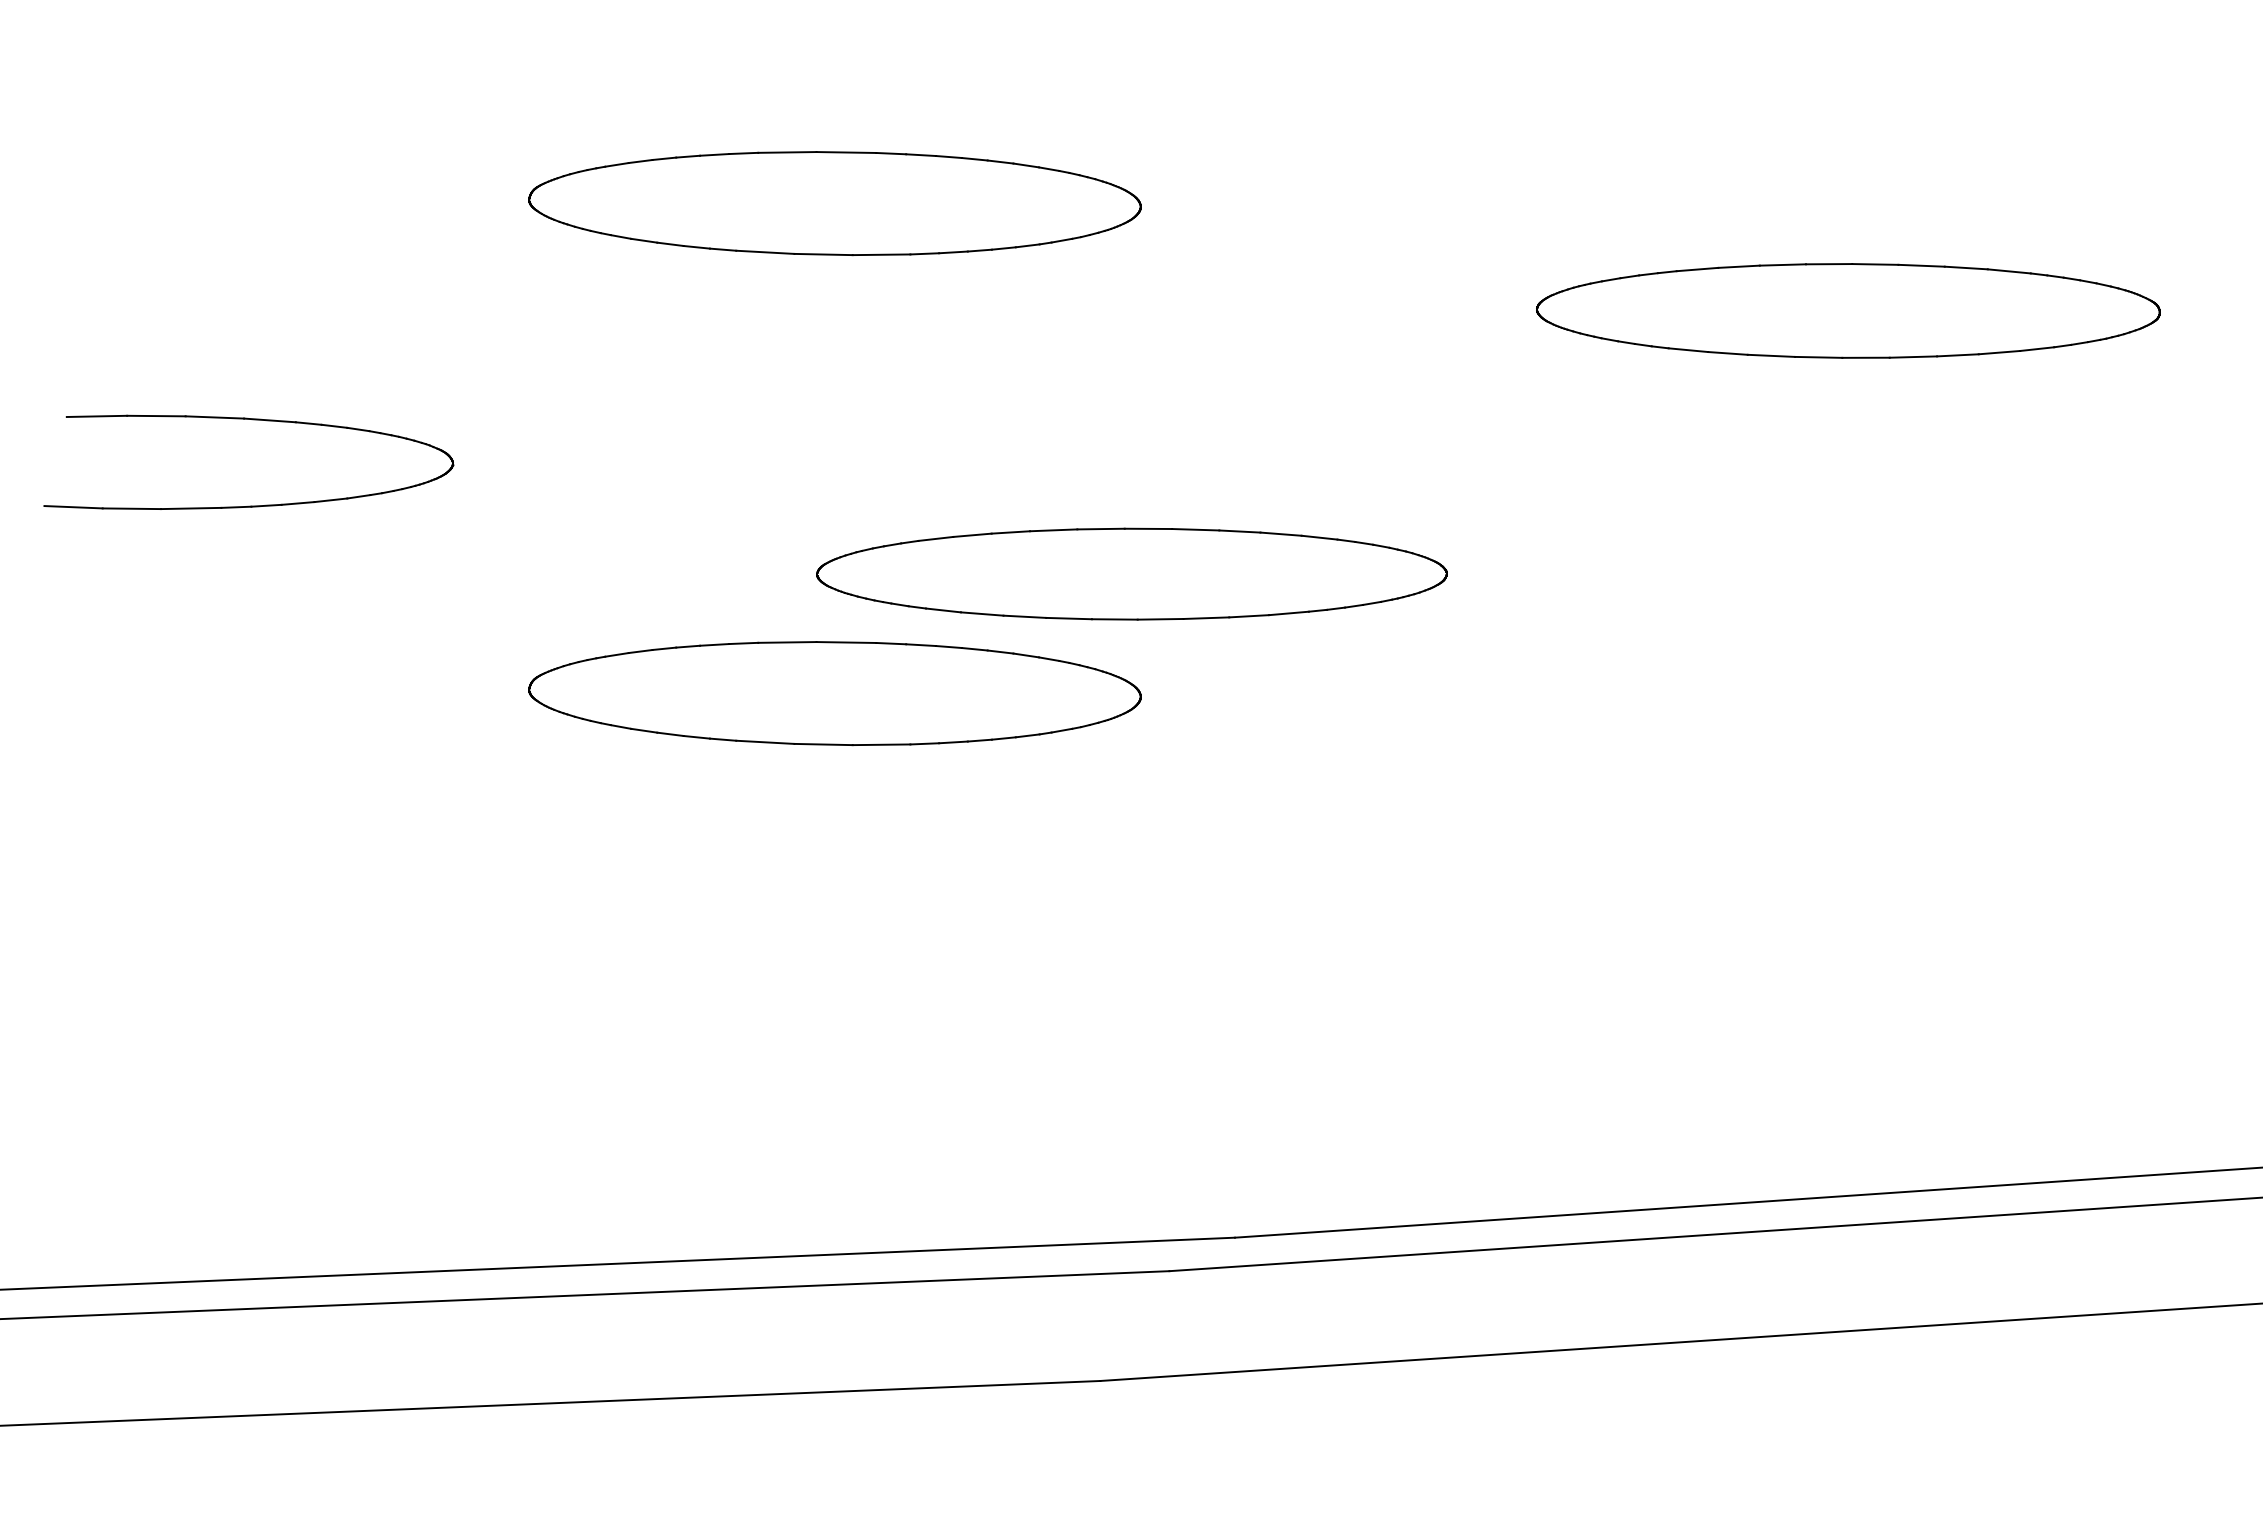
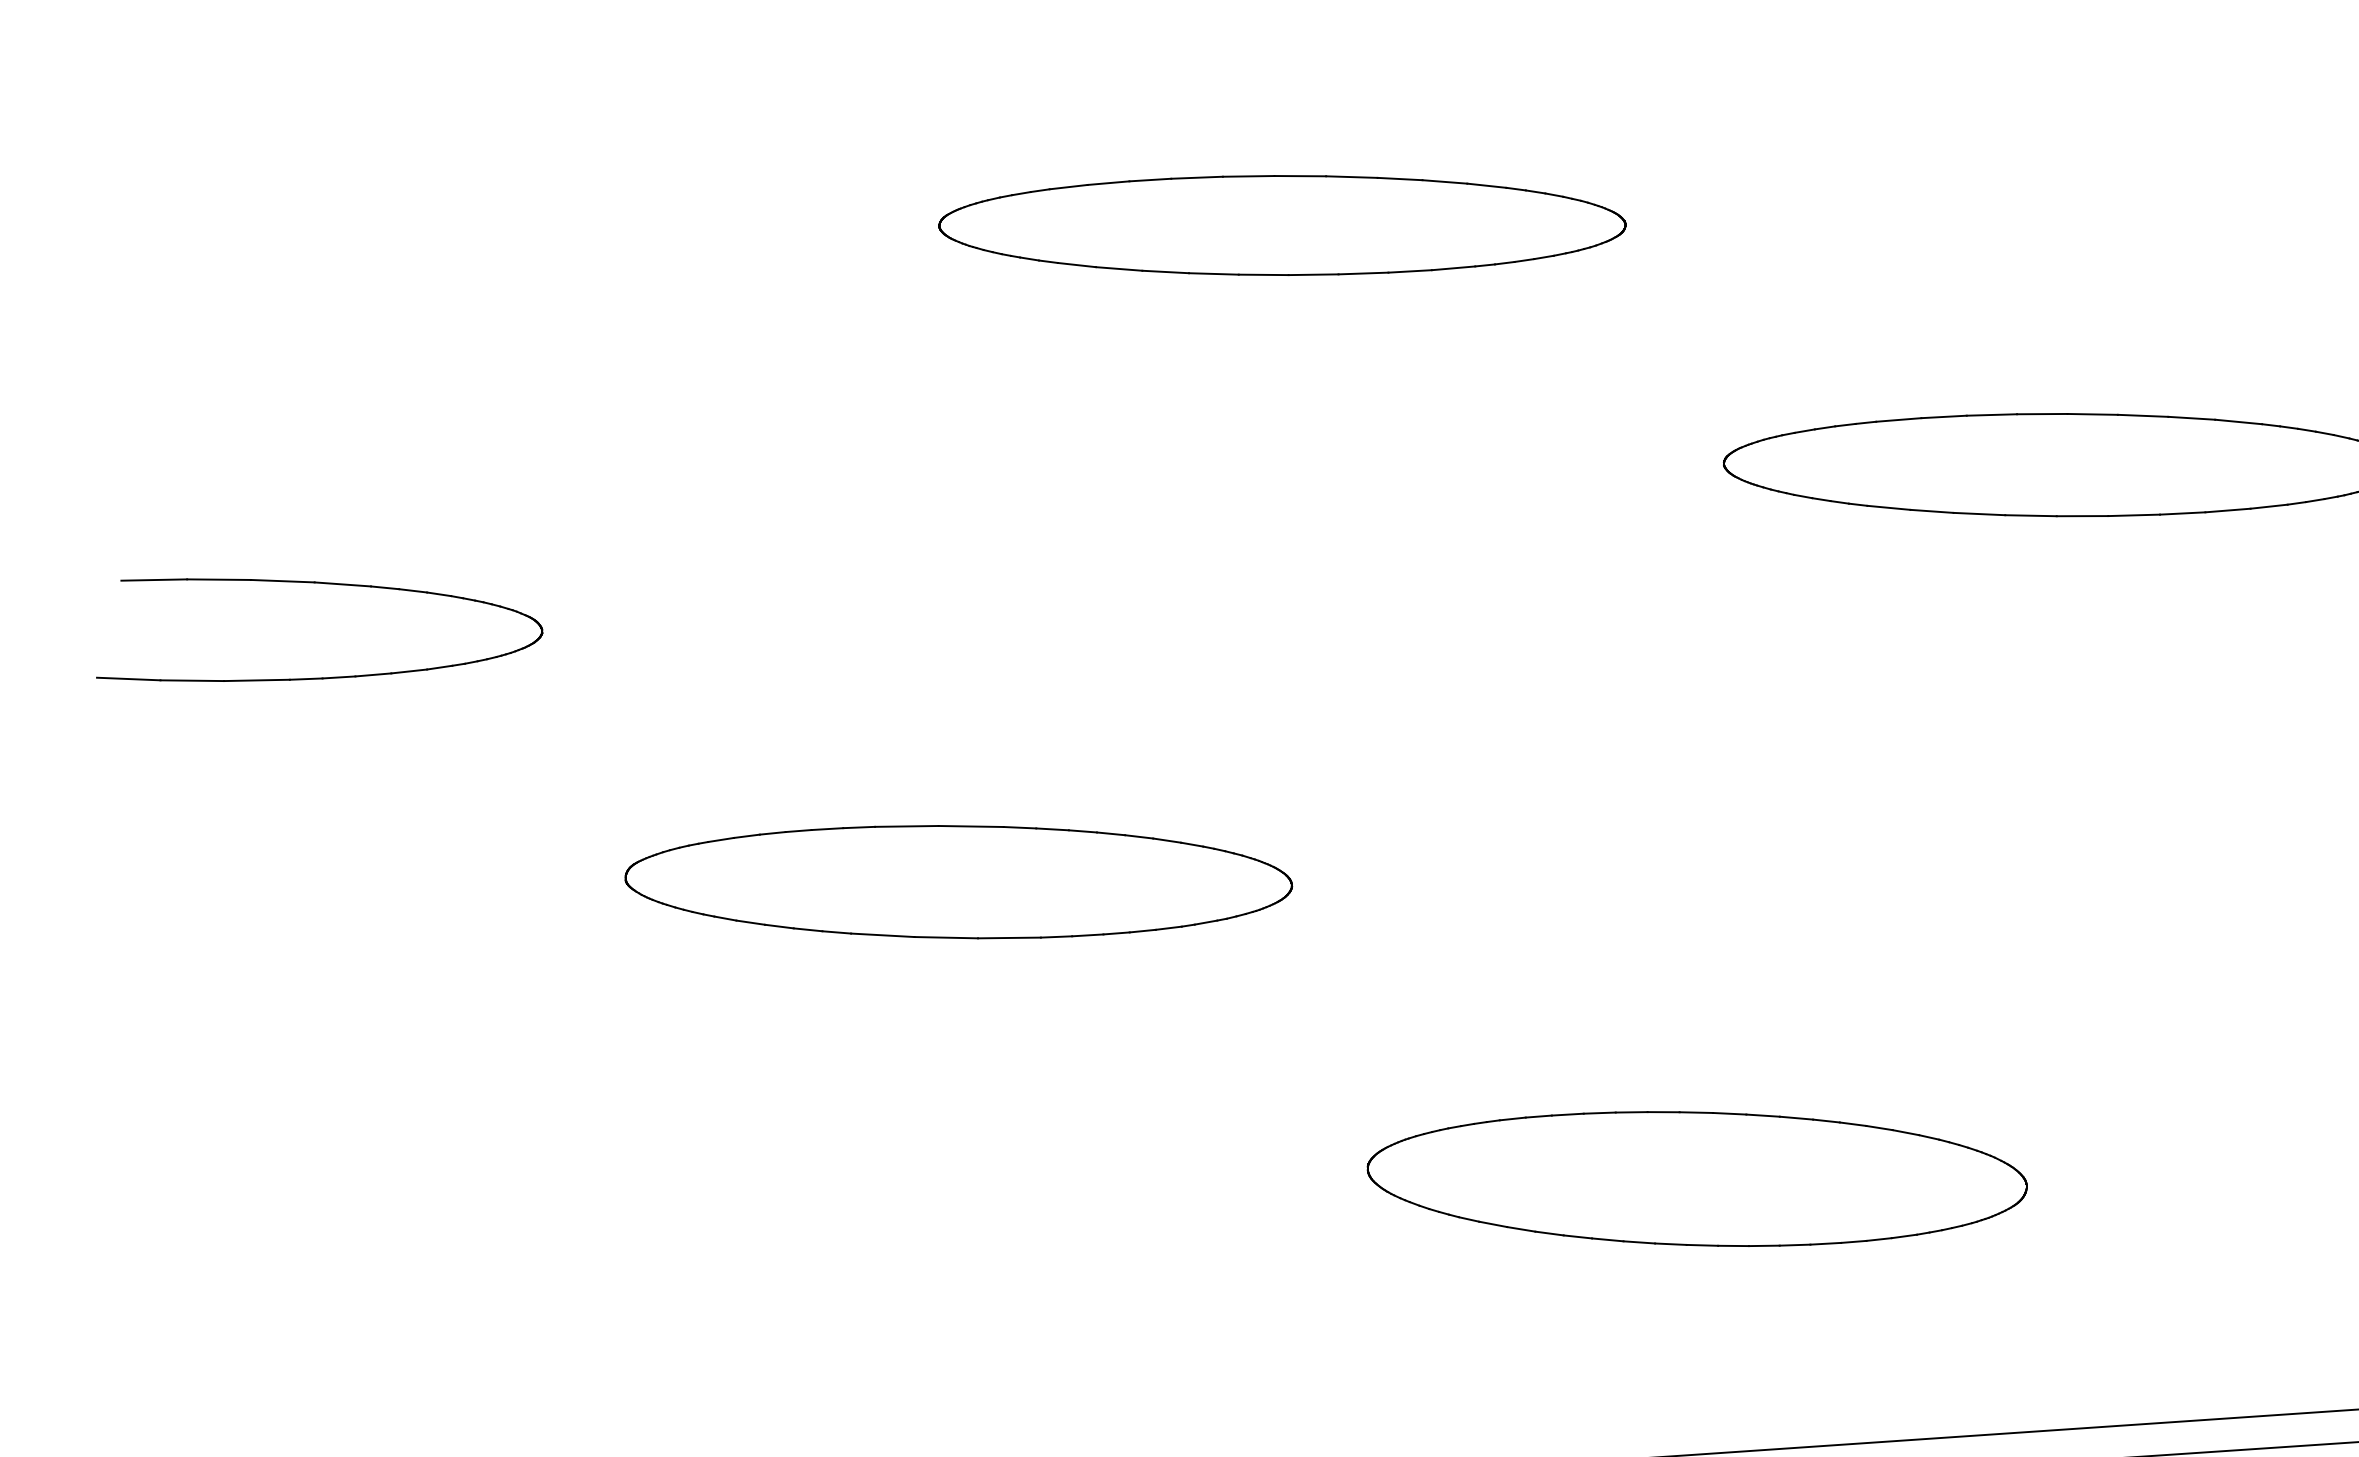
part: (834, 203) -> (958, 347), removed
part: (1131, 573) -> (1281, 224), moved
part: (1512, 965) -> (1697, 1178), added

